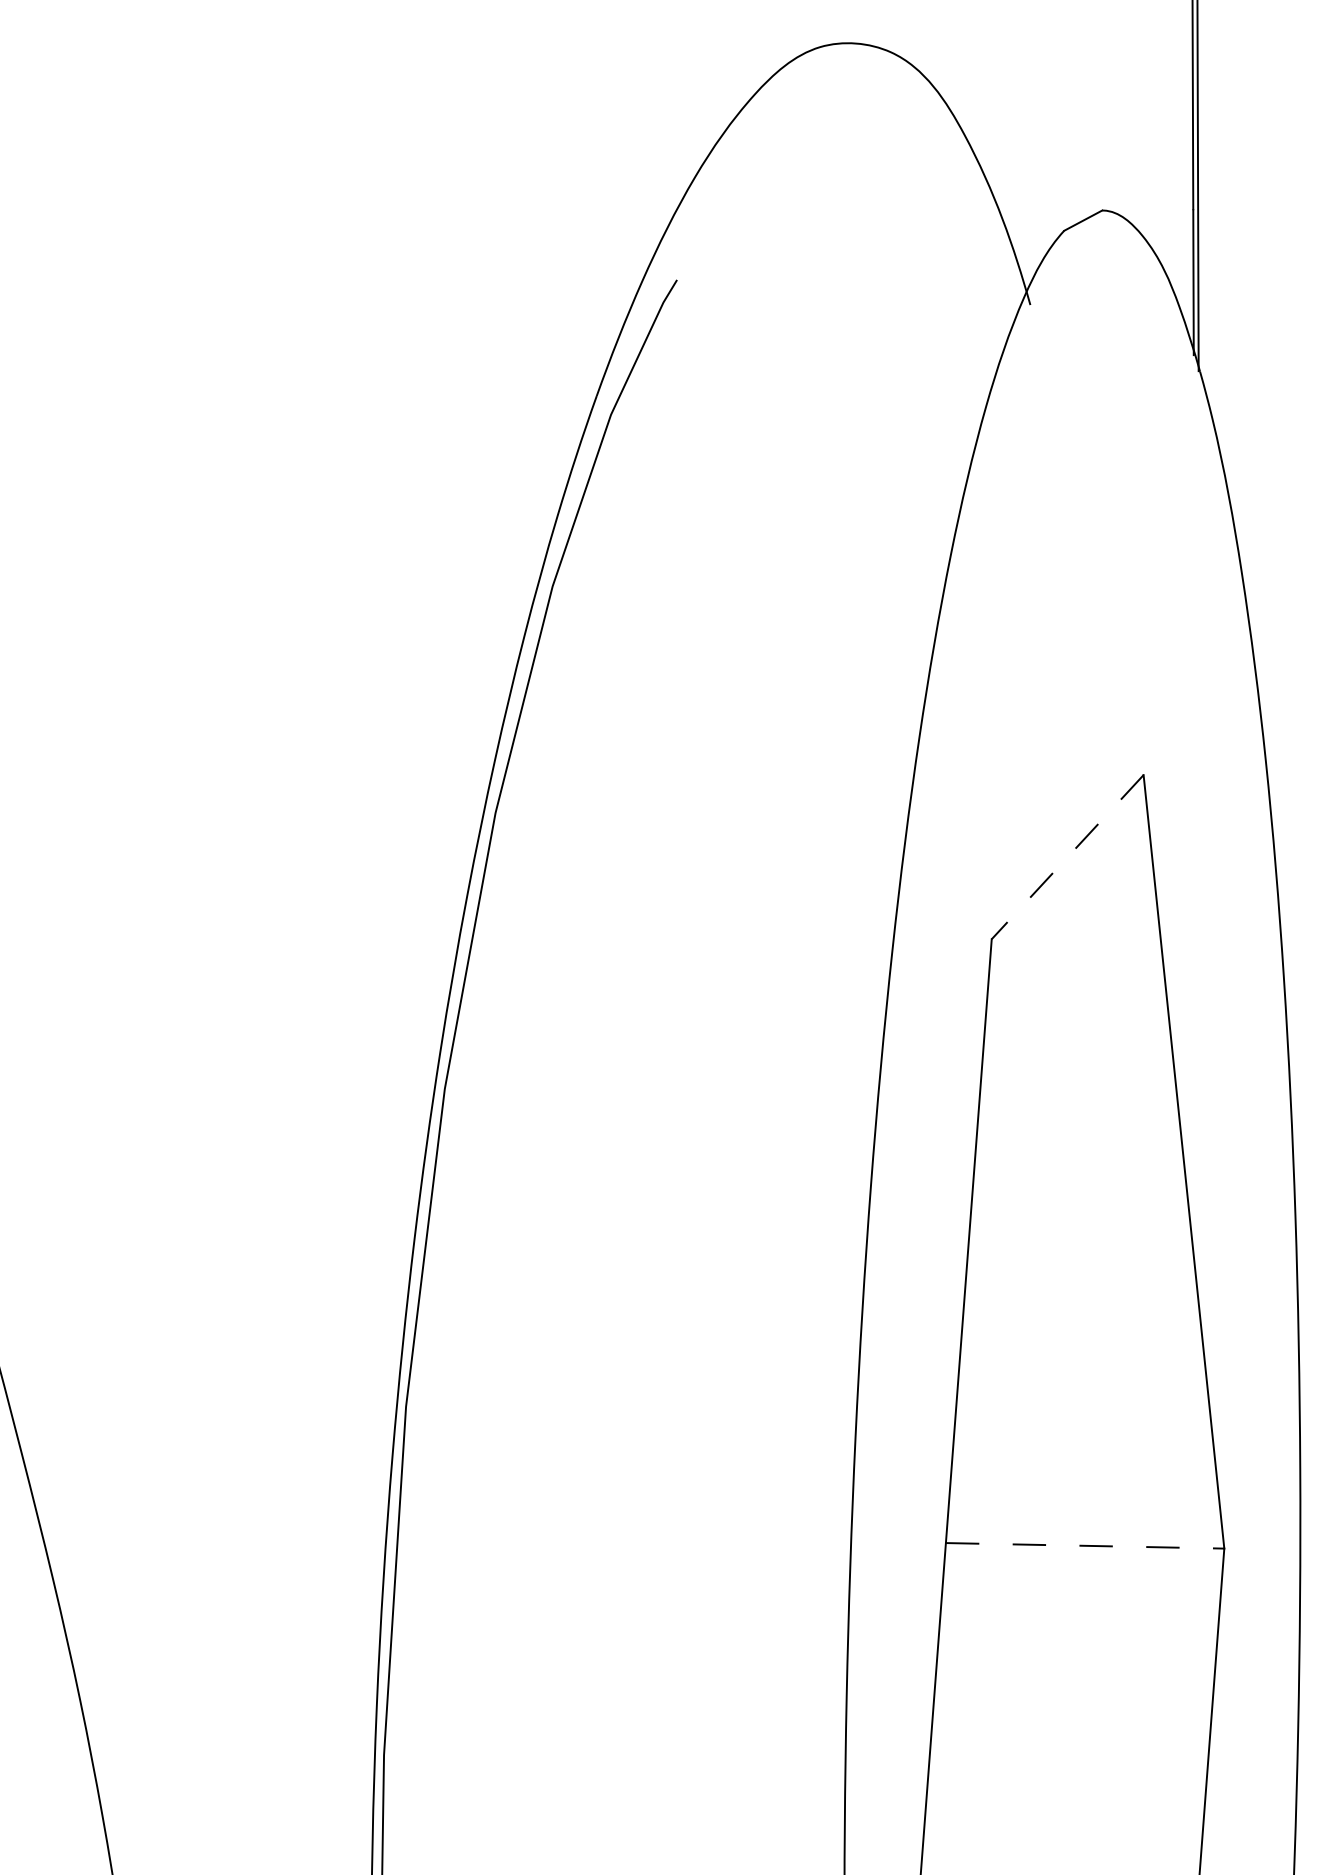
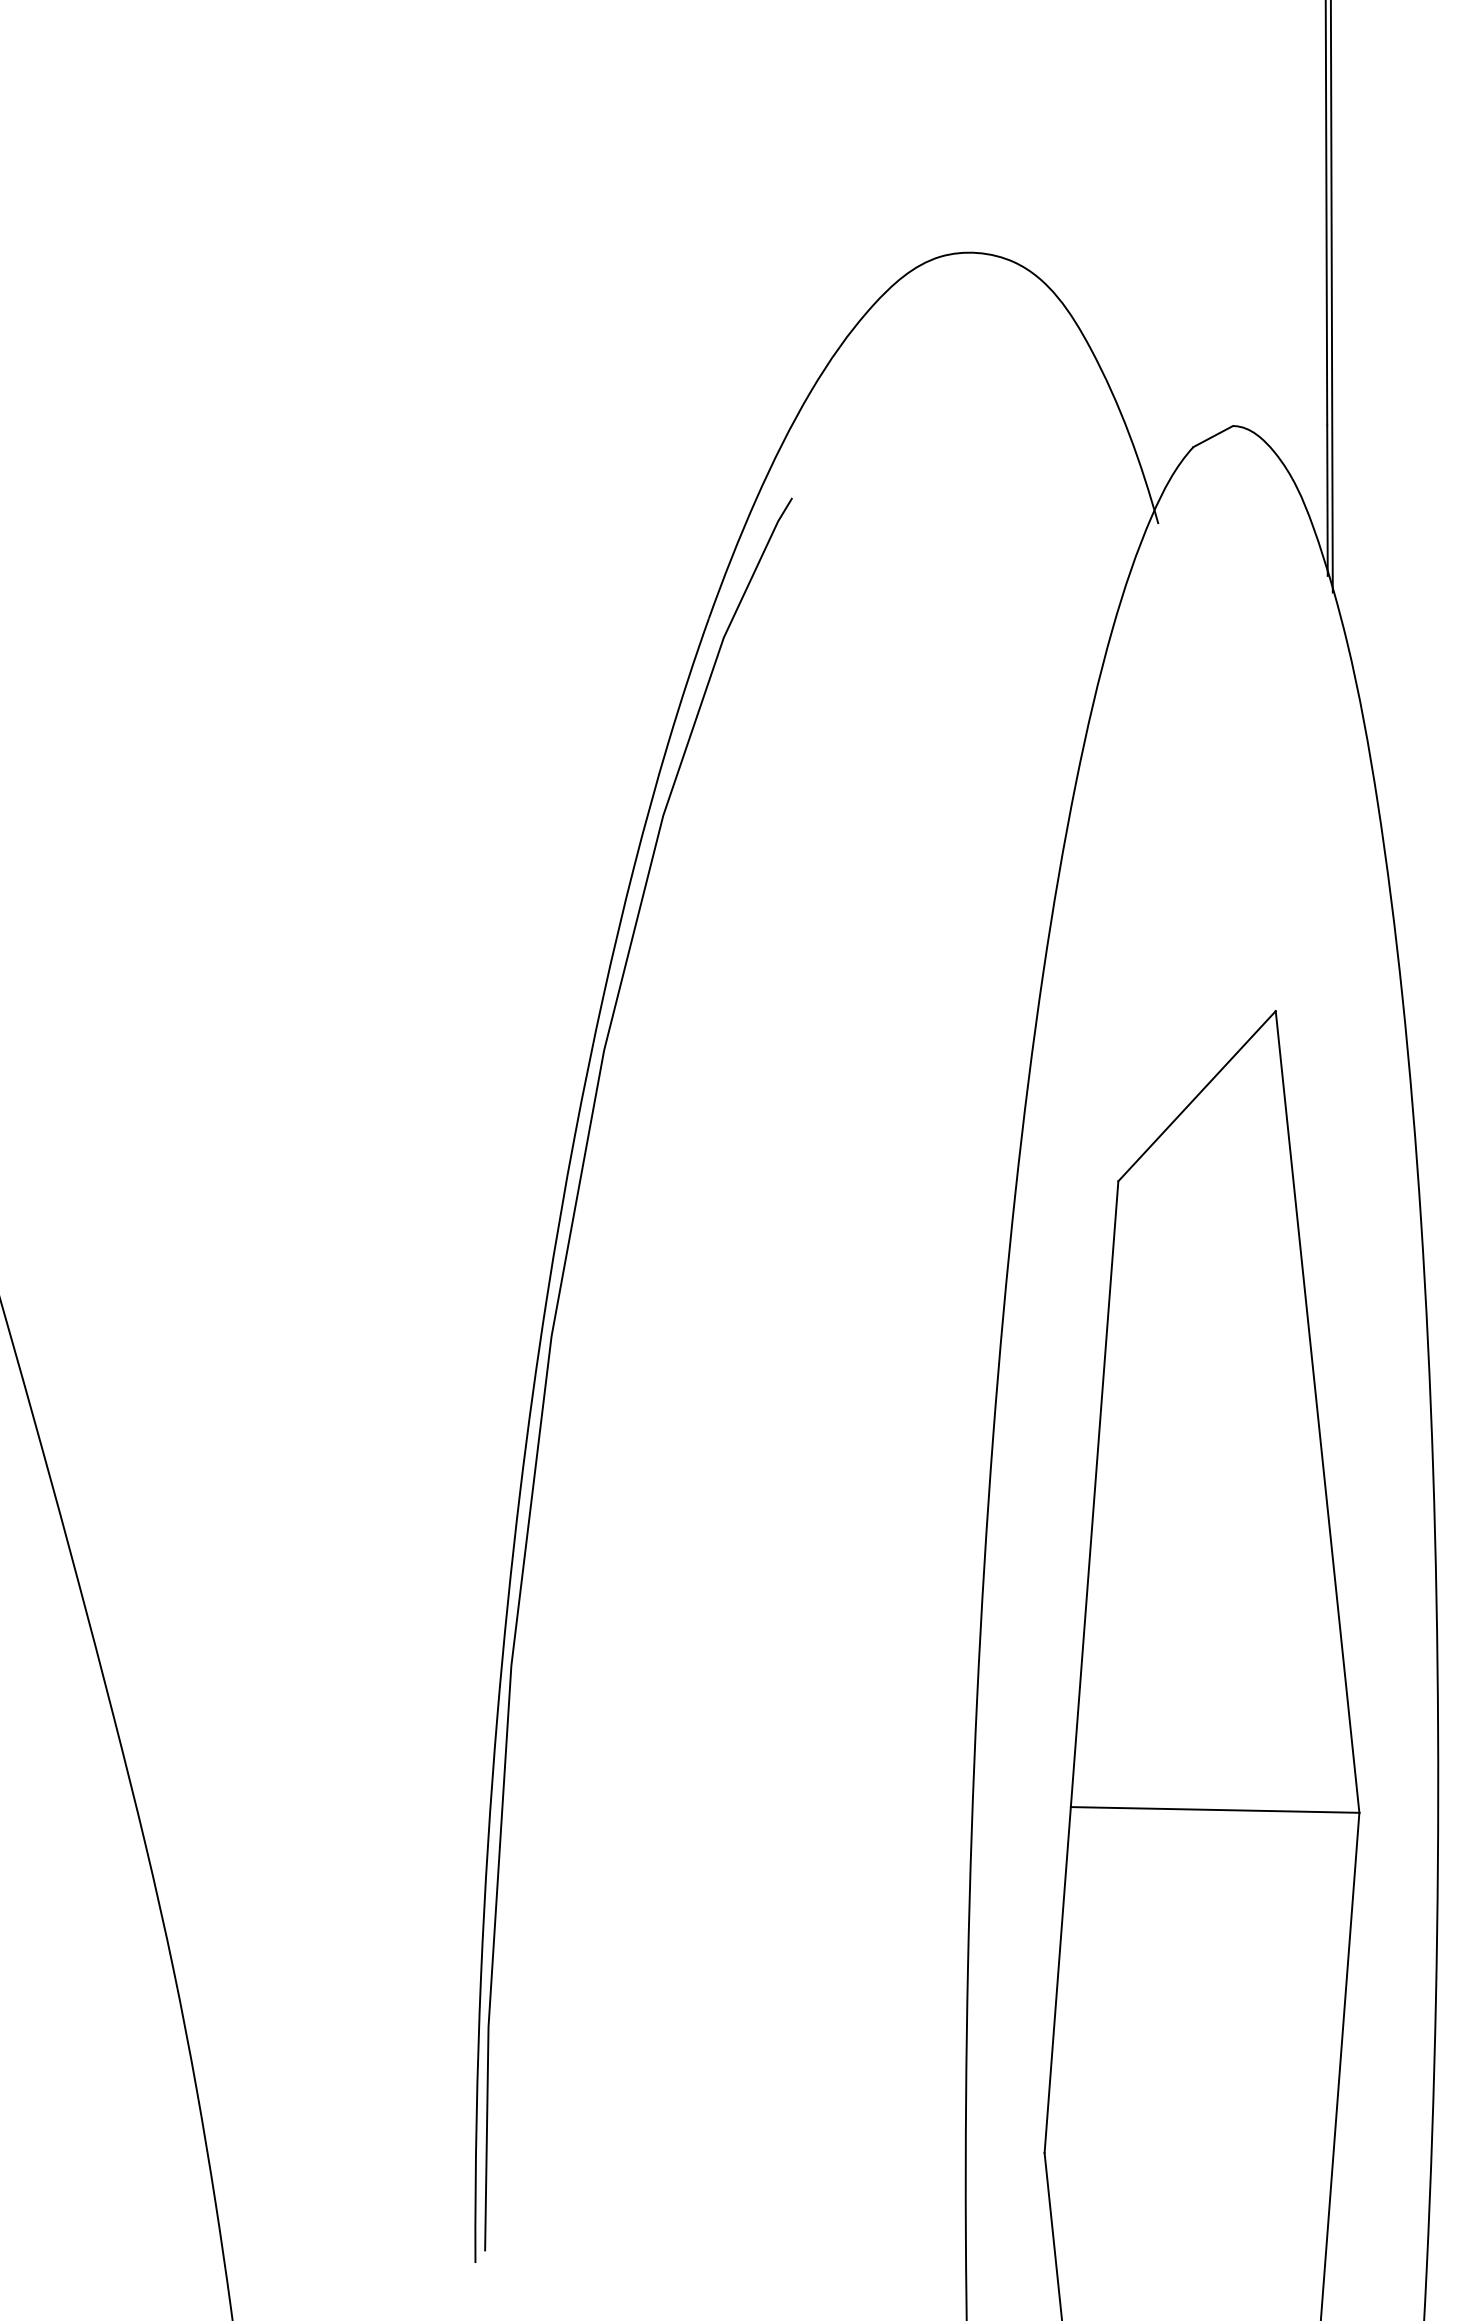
line: (1068, 857) -> (1197, 1096), dashed -> solid
line: (1085, 1545) -> (1215, 1809), dashed -> solid

